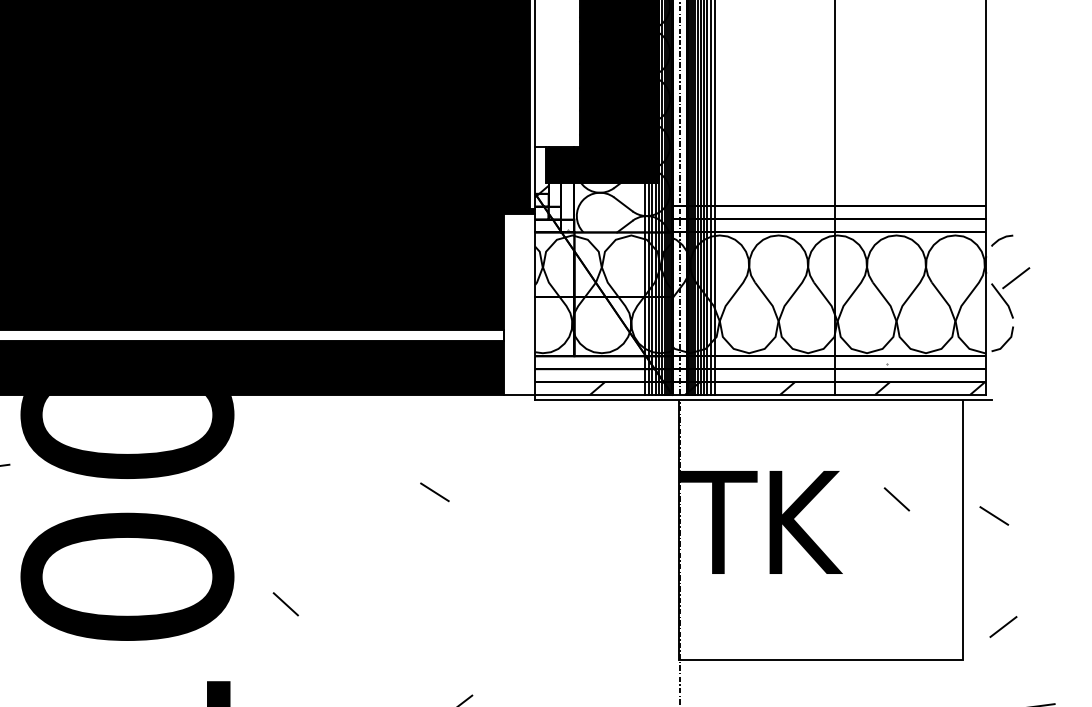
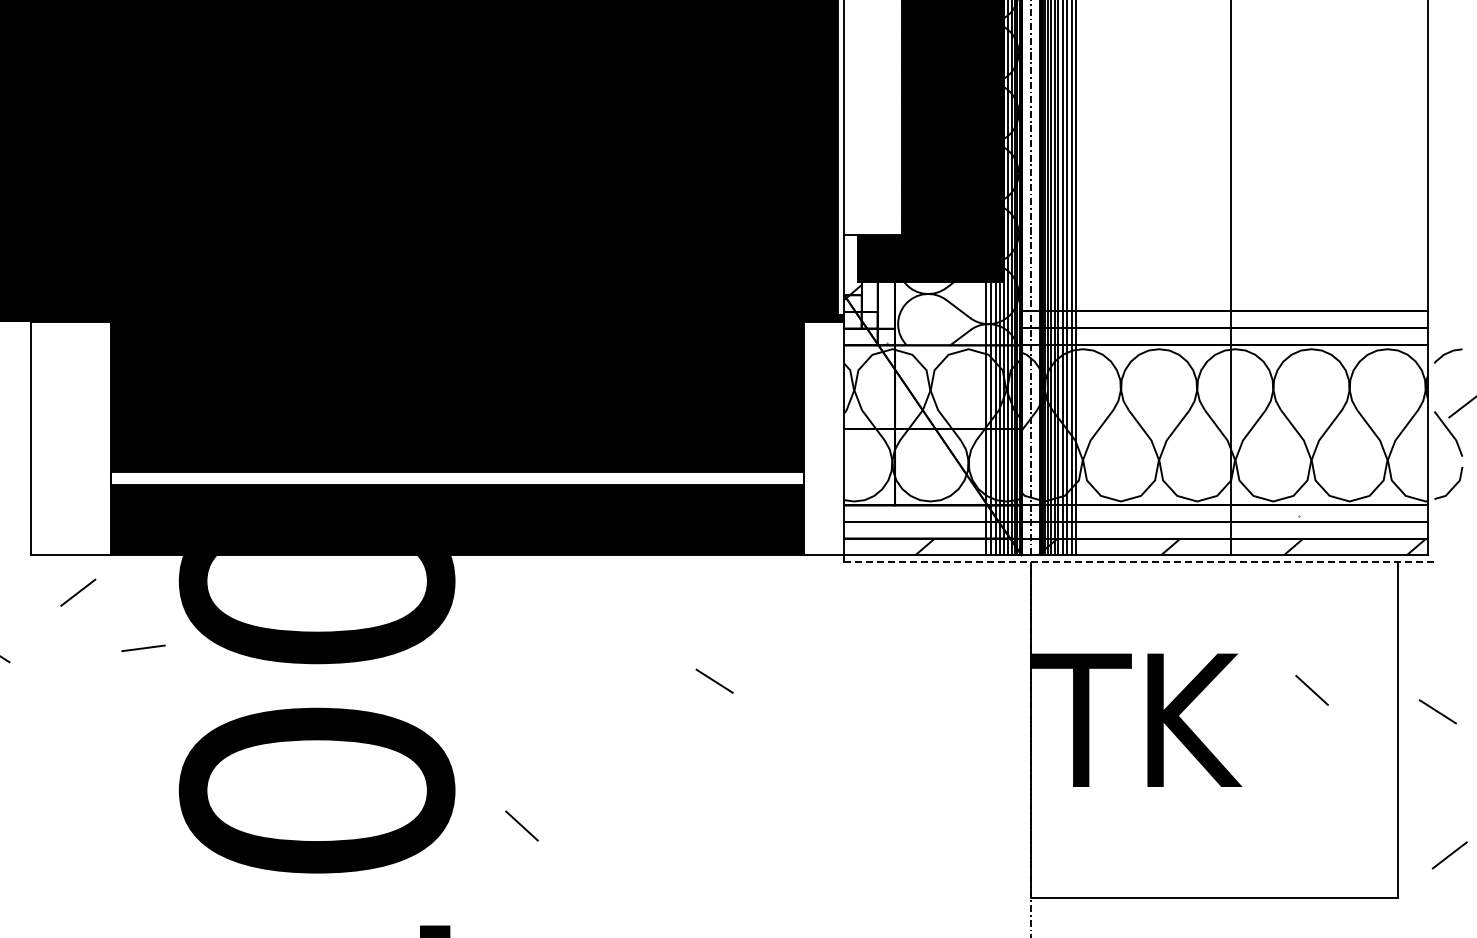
line: (763, 400) -> (1139, 562), solid -> dashed

